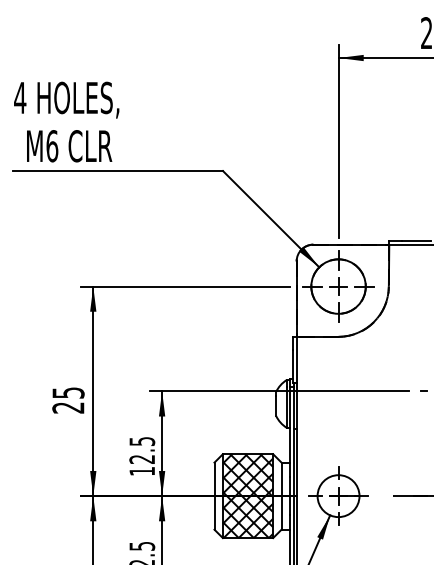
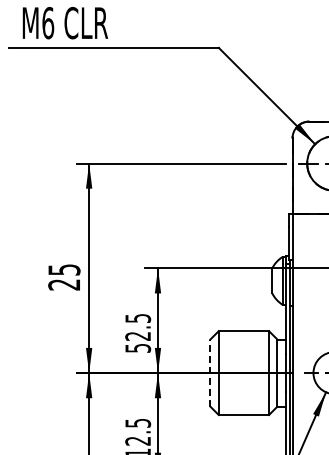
text: (142, 471) -> (138, 348), 12.5 -> 52.5
line: (214, 496) -> (210, 373), solid -> dashed
hatch: (247, 496) -> (243, 373), removed

